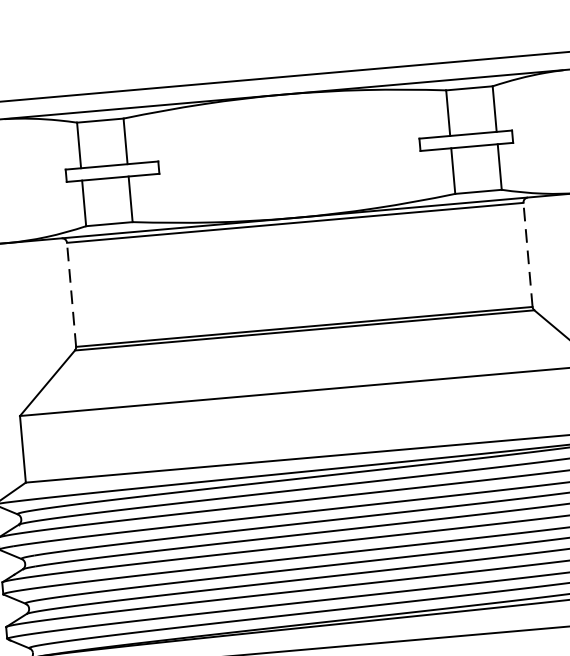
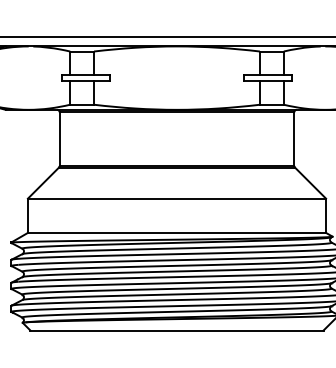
line: (528, 255) -> (294, 139), dashed -> solid
line: (71, 295) -> (59, 139), dashed -> solid

